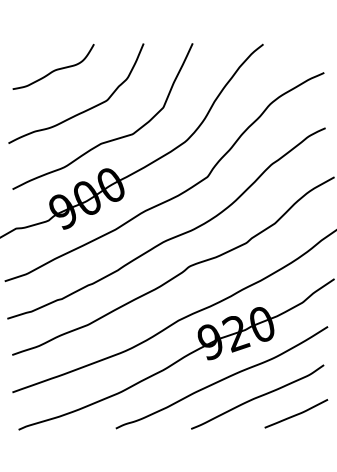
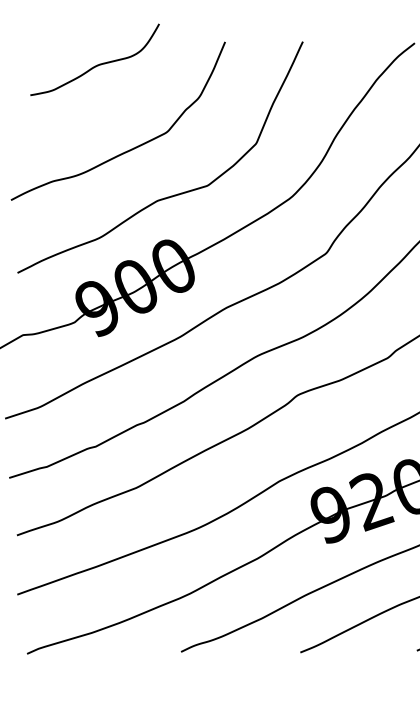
curve: (54, 69) -> (96, 64), moved

